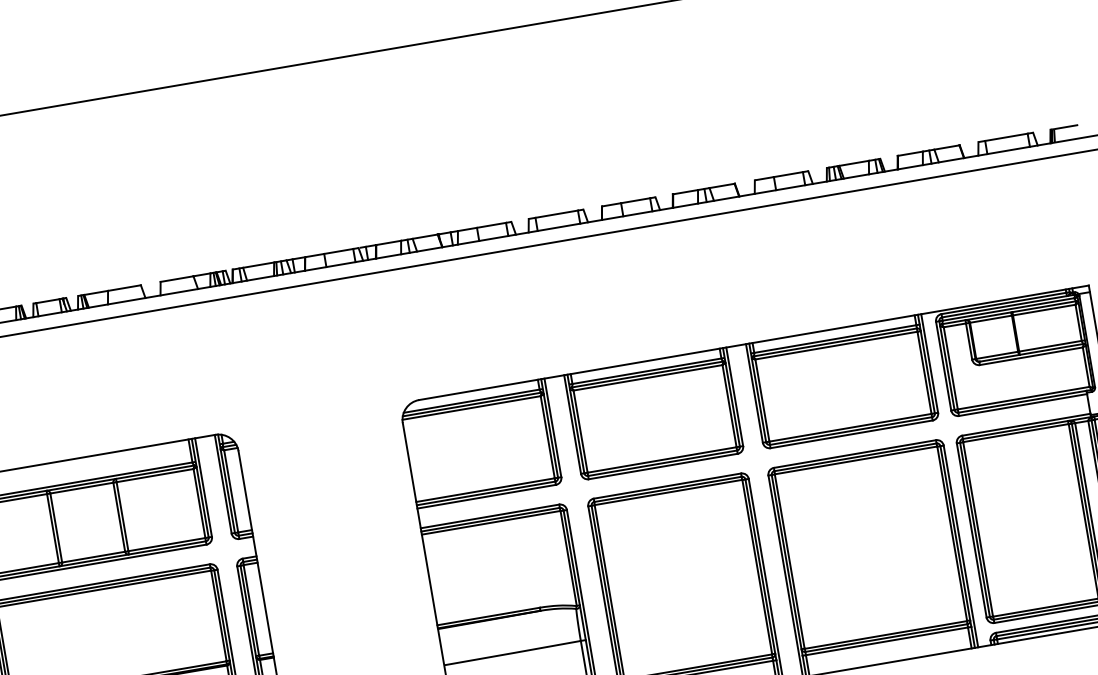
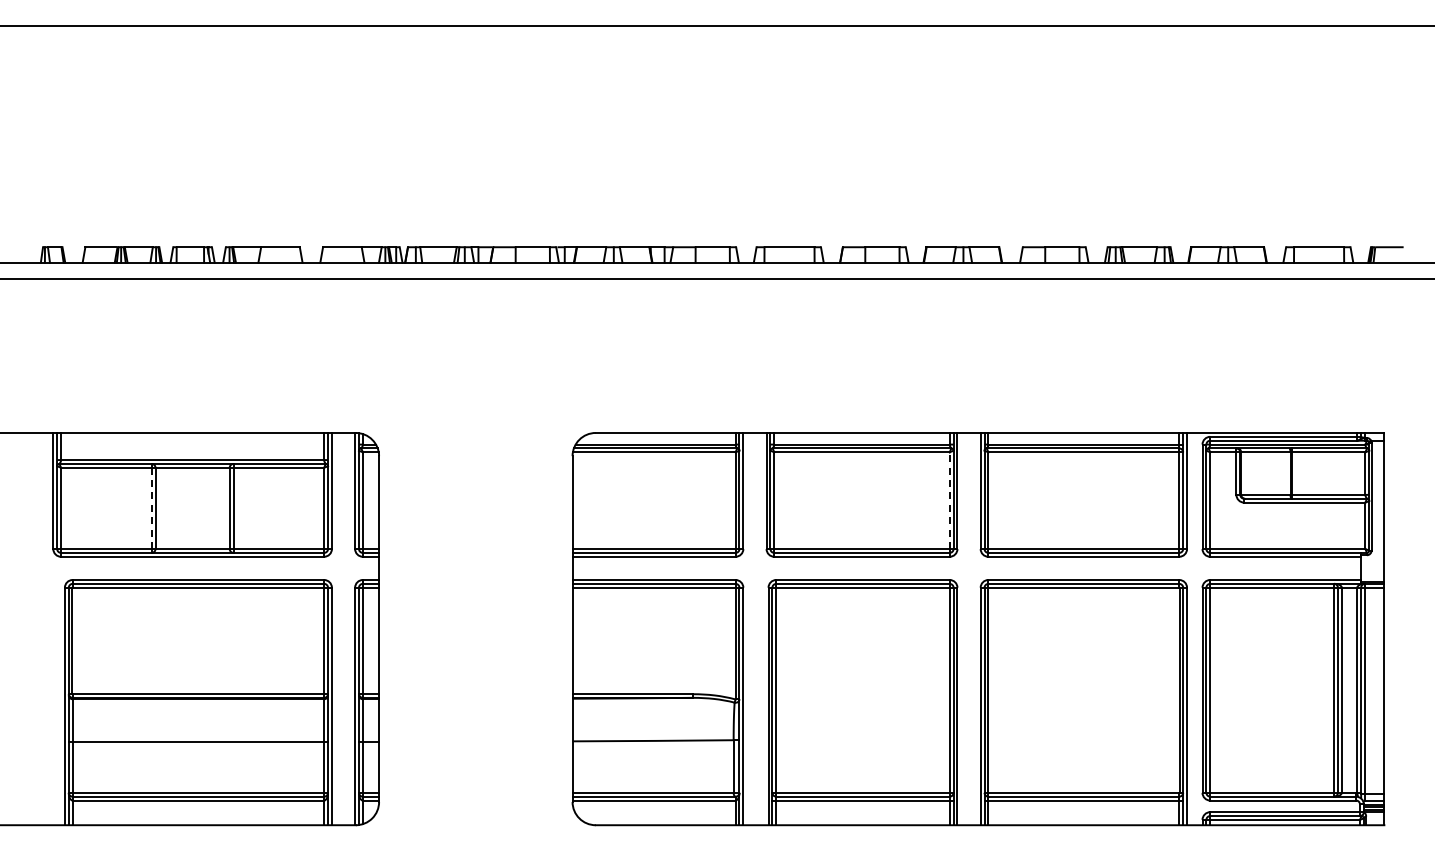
line: (729, 406) -> (949, 500), solid -> dashed
line: (52, 528) -> (151, 508), solid -> dashed

